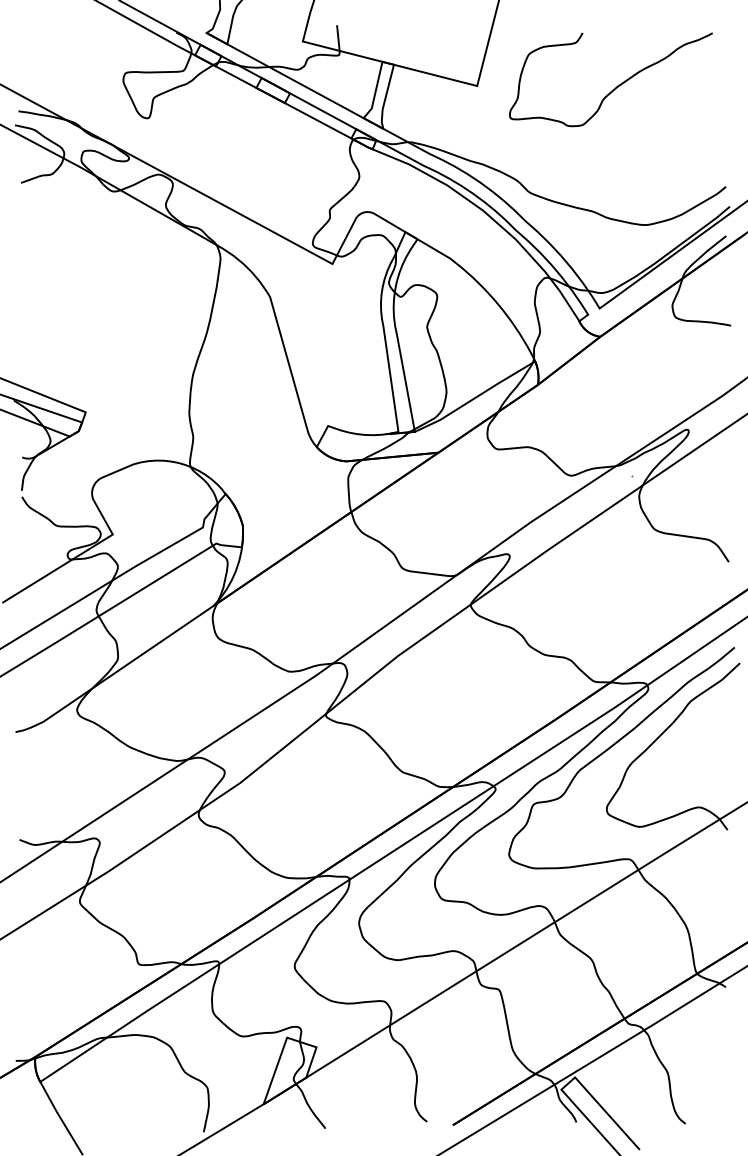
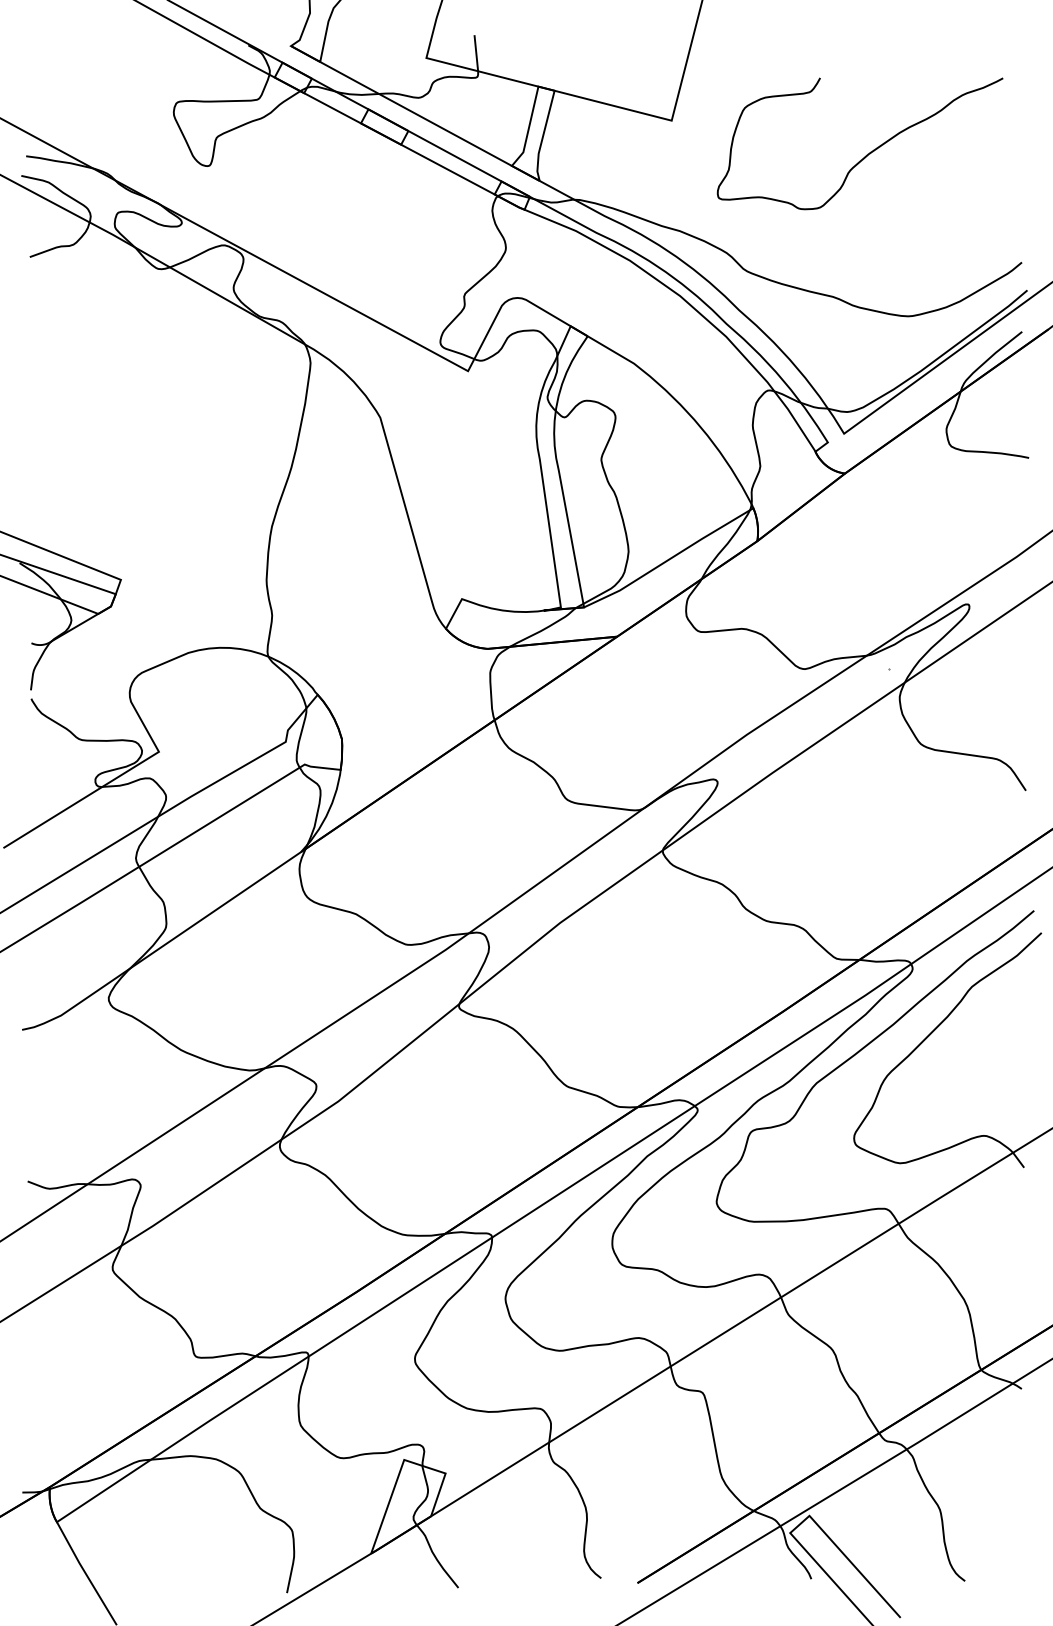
curve: (615, 87) -> (866, 154), moved

